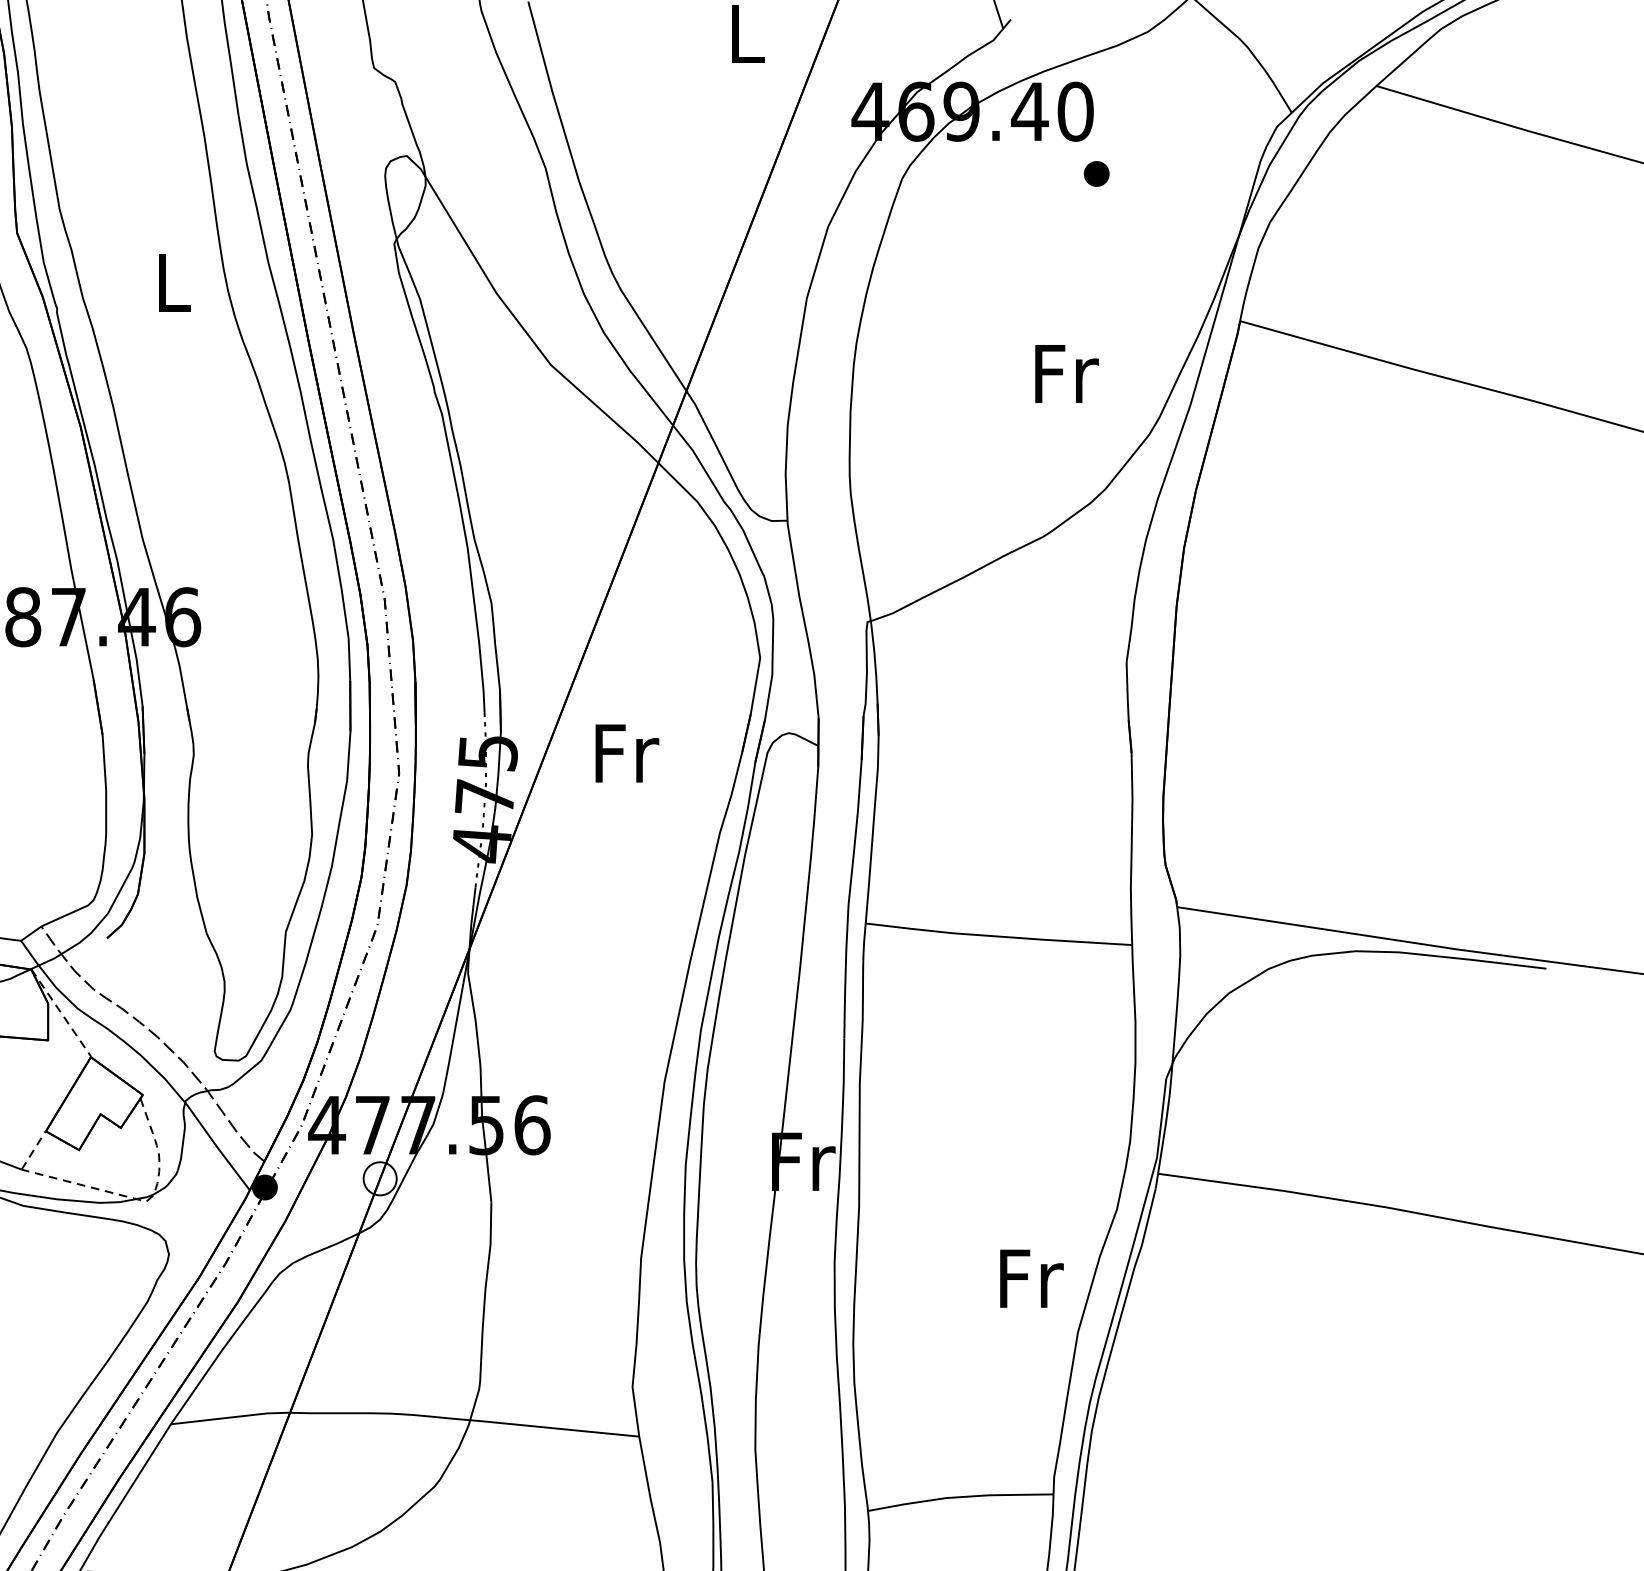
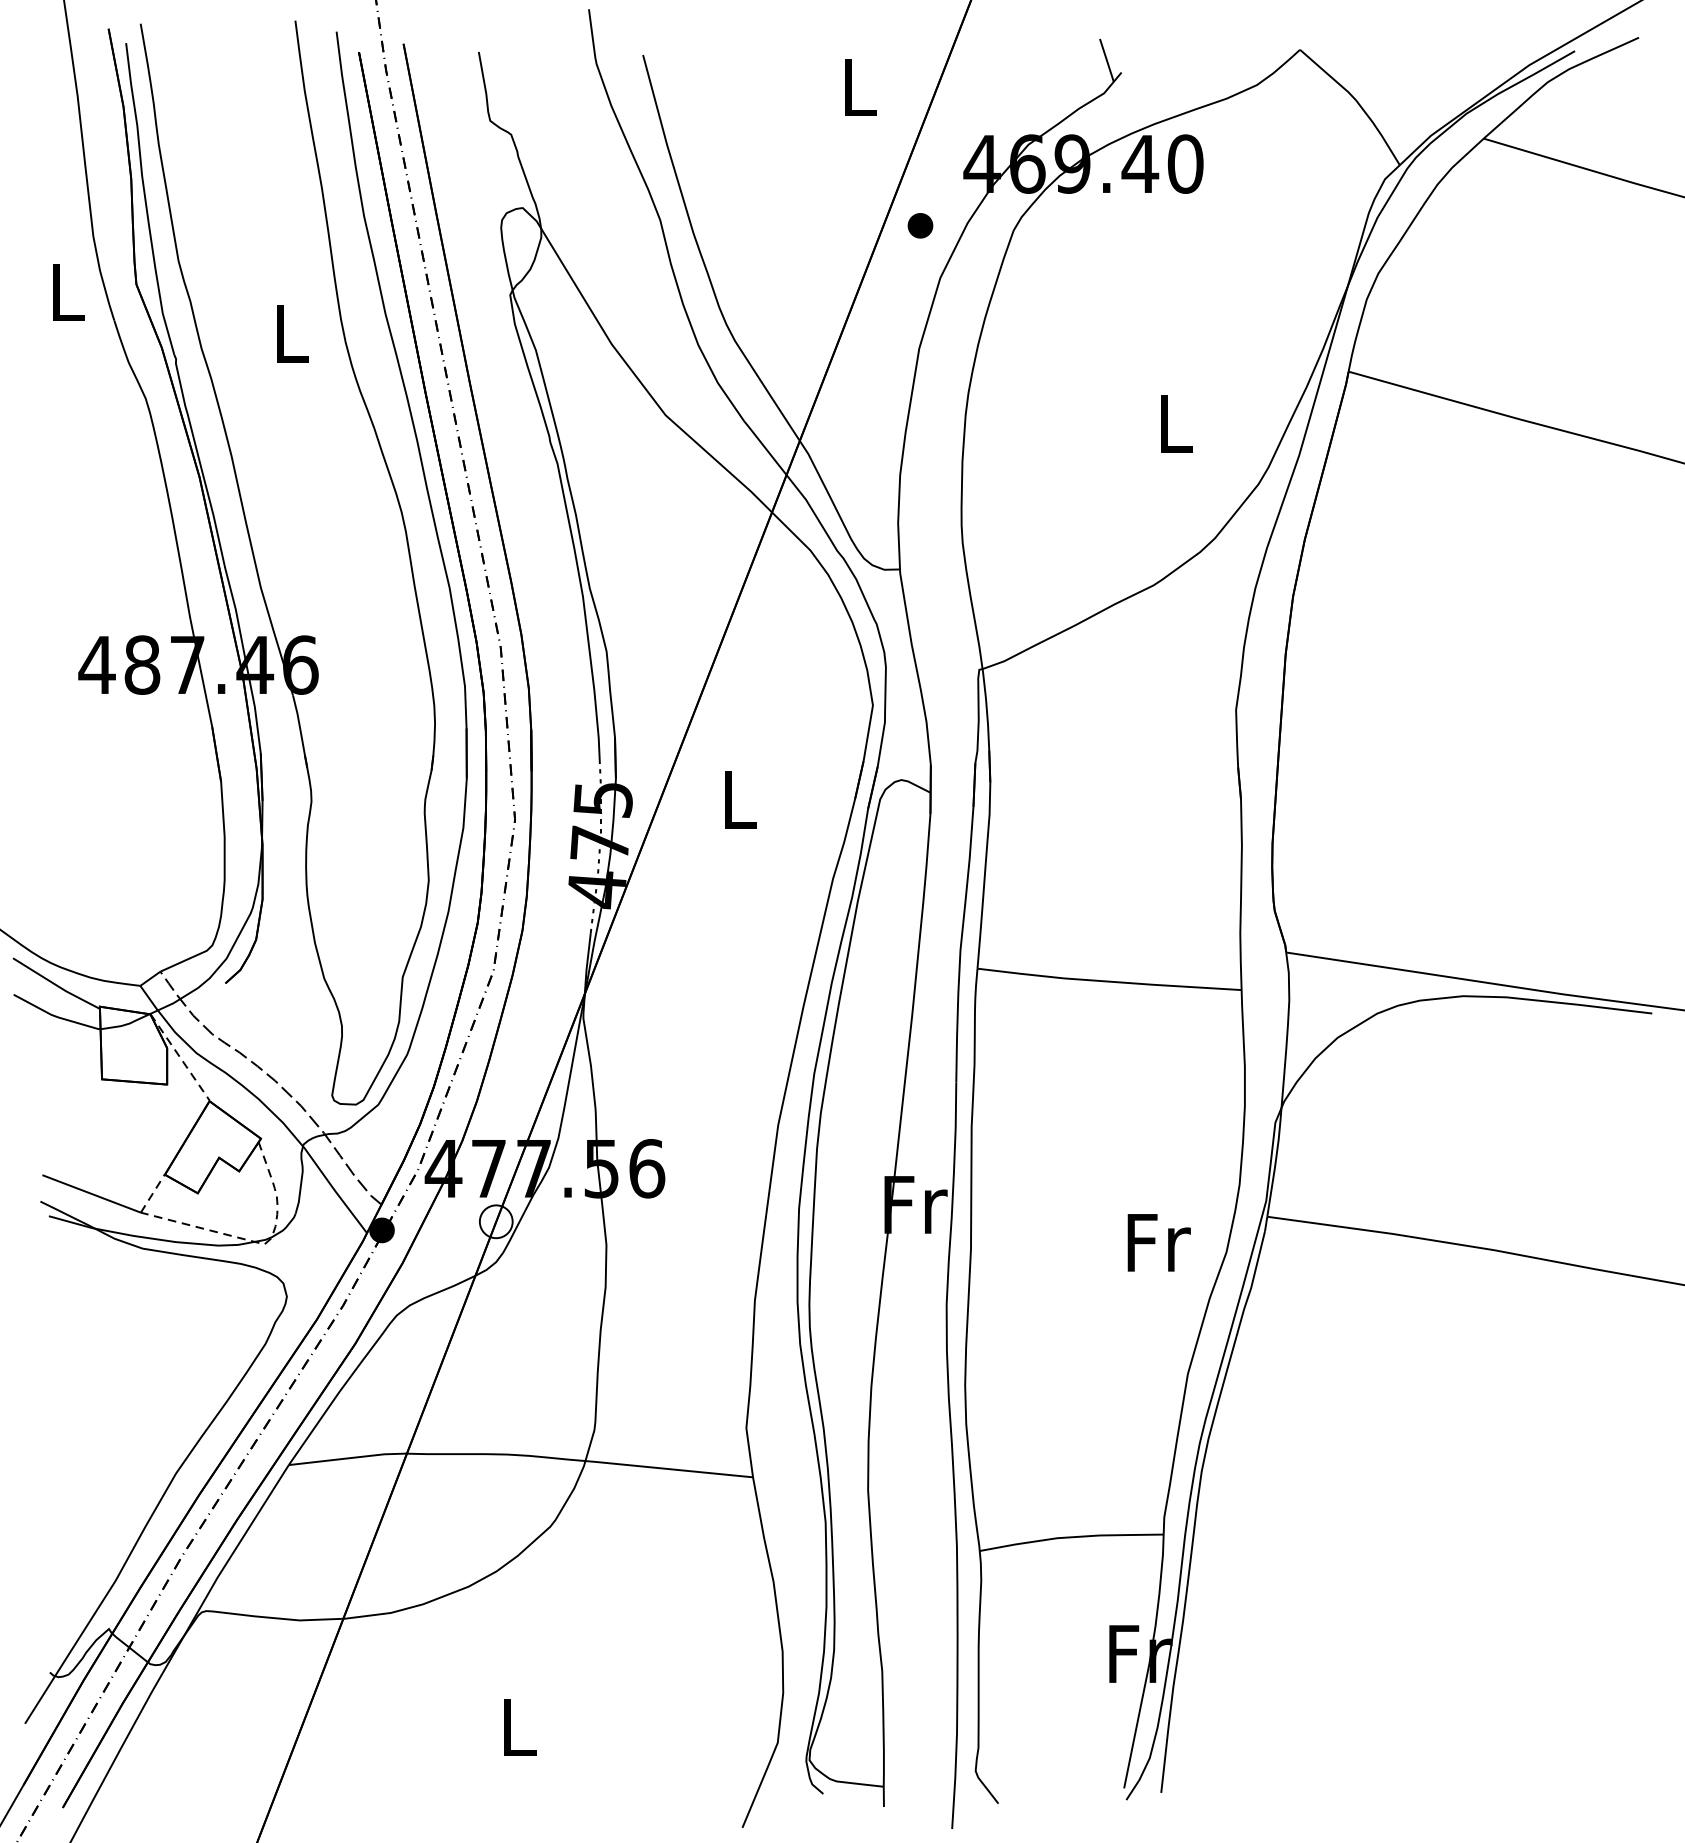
part: (1096, 173) -> (920, 225), moved
text: (1066, 373) -> (1176, 423), Fr -> L
text: (626, 752) -> (740, 799), Fr -> L
text: (1031, 1278) -> (1158, 1242), moved

